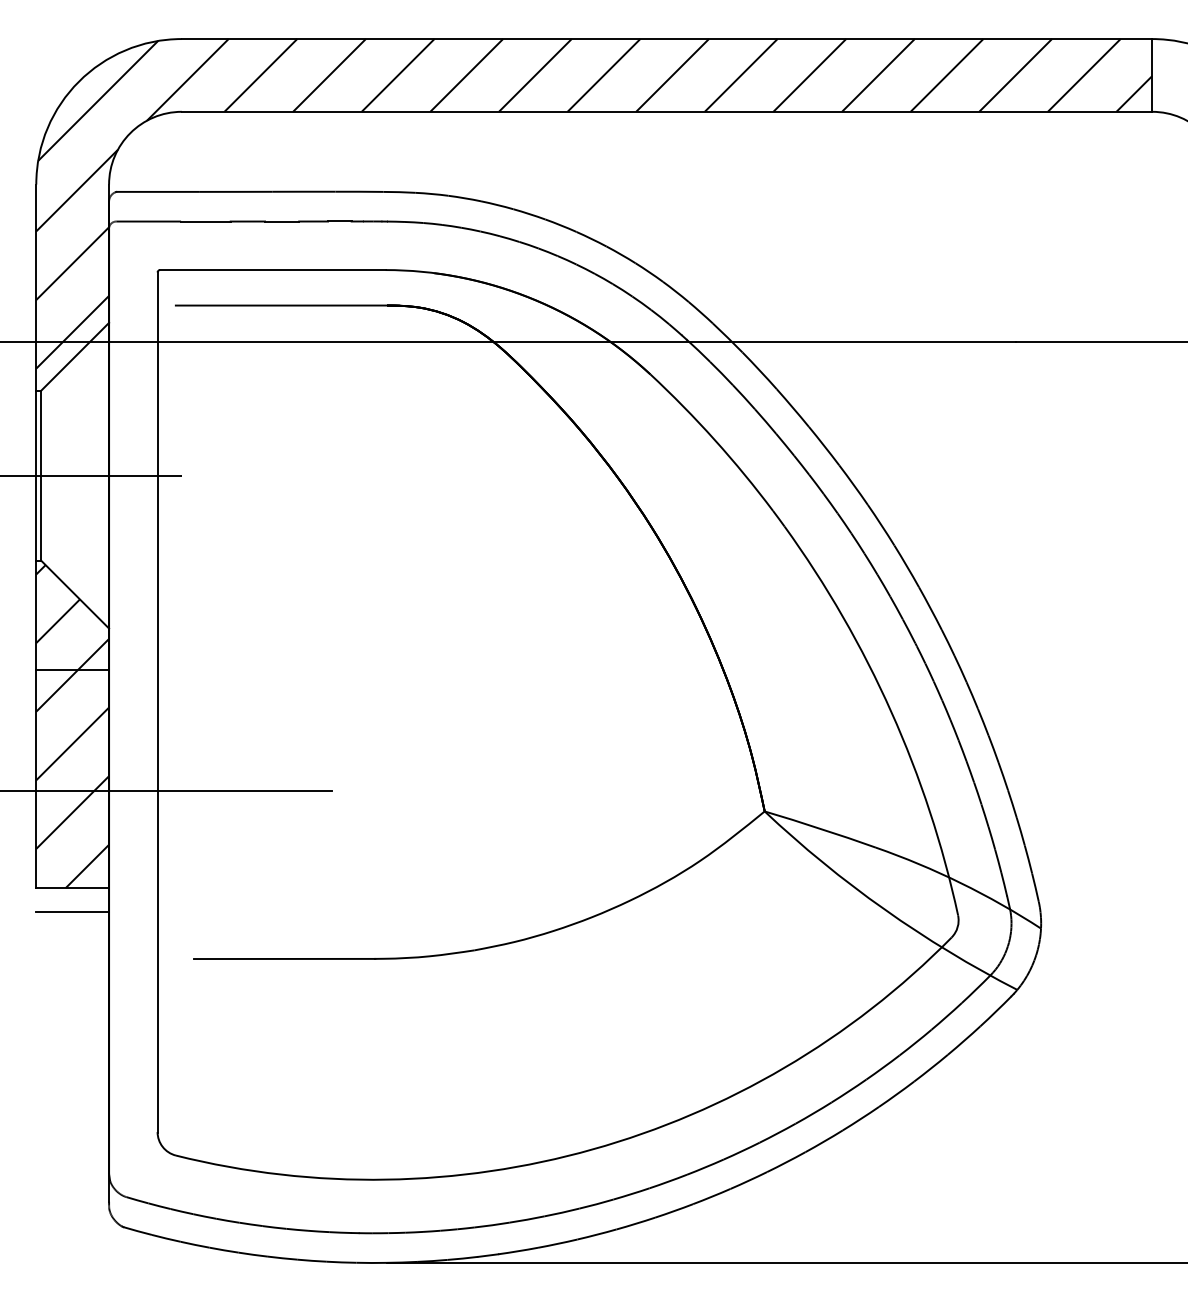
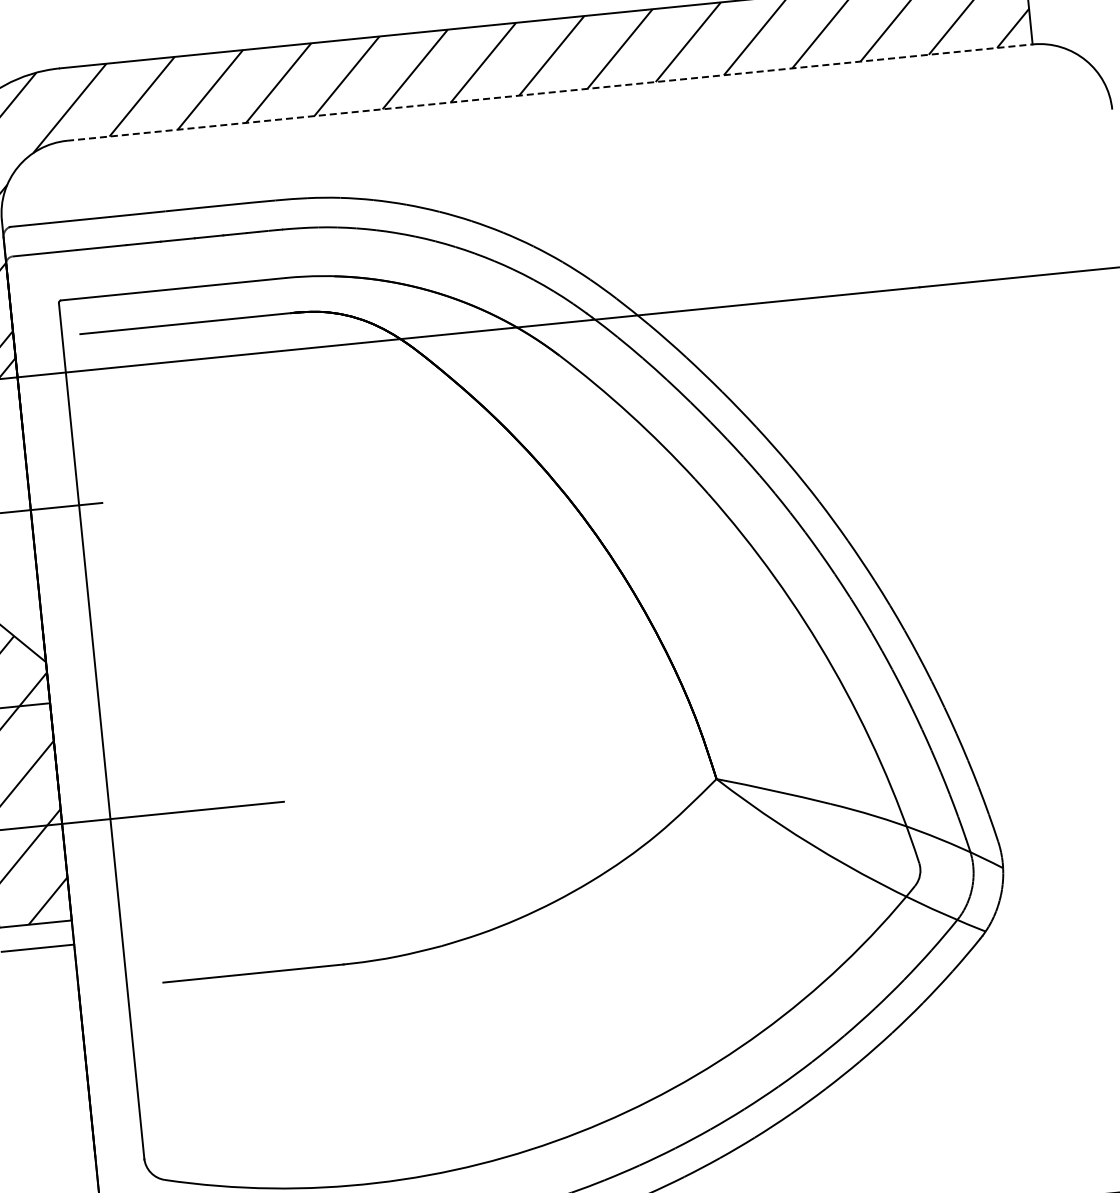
line: (667, 111) -> (550, 92), solid -> dashed

